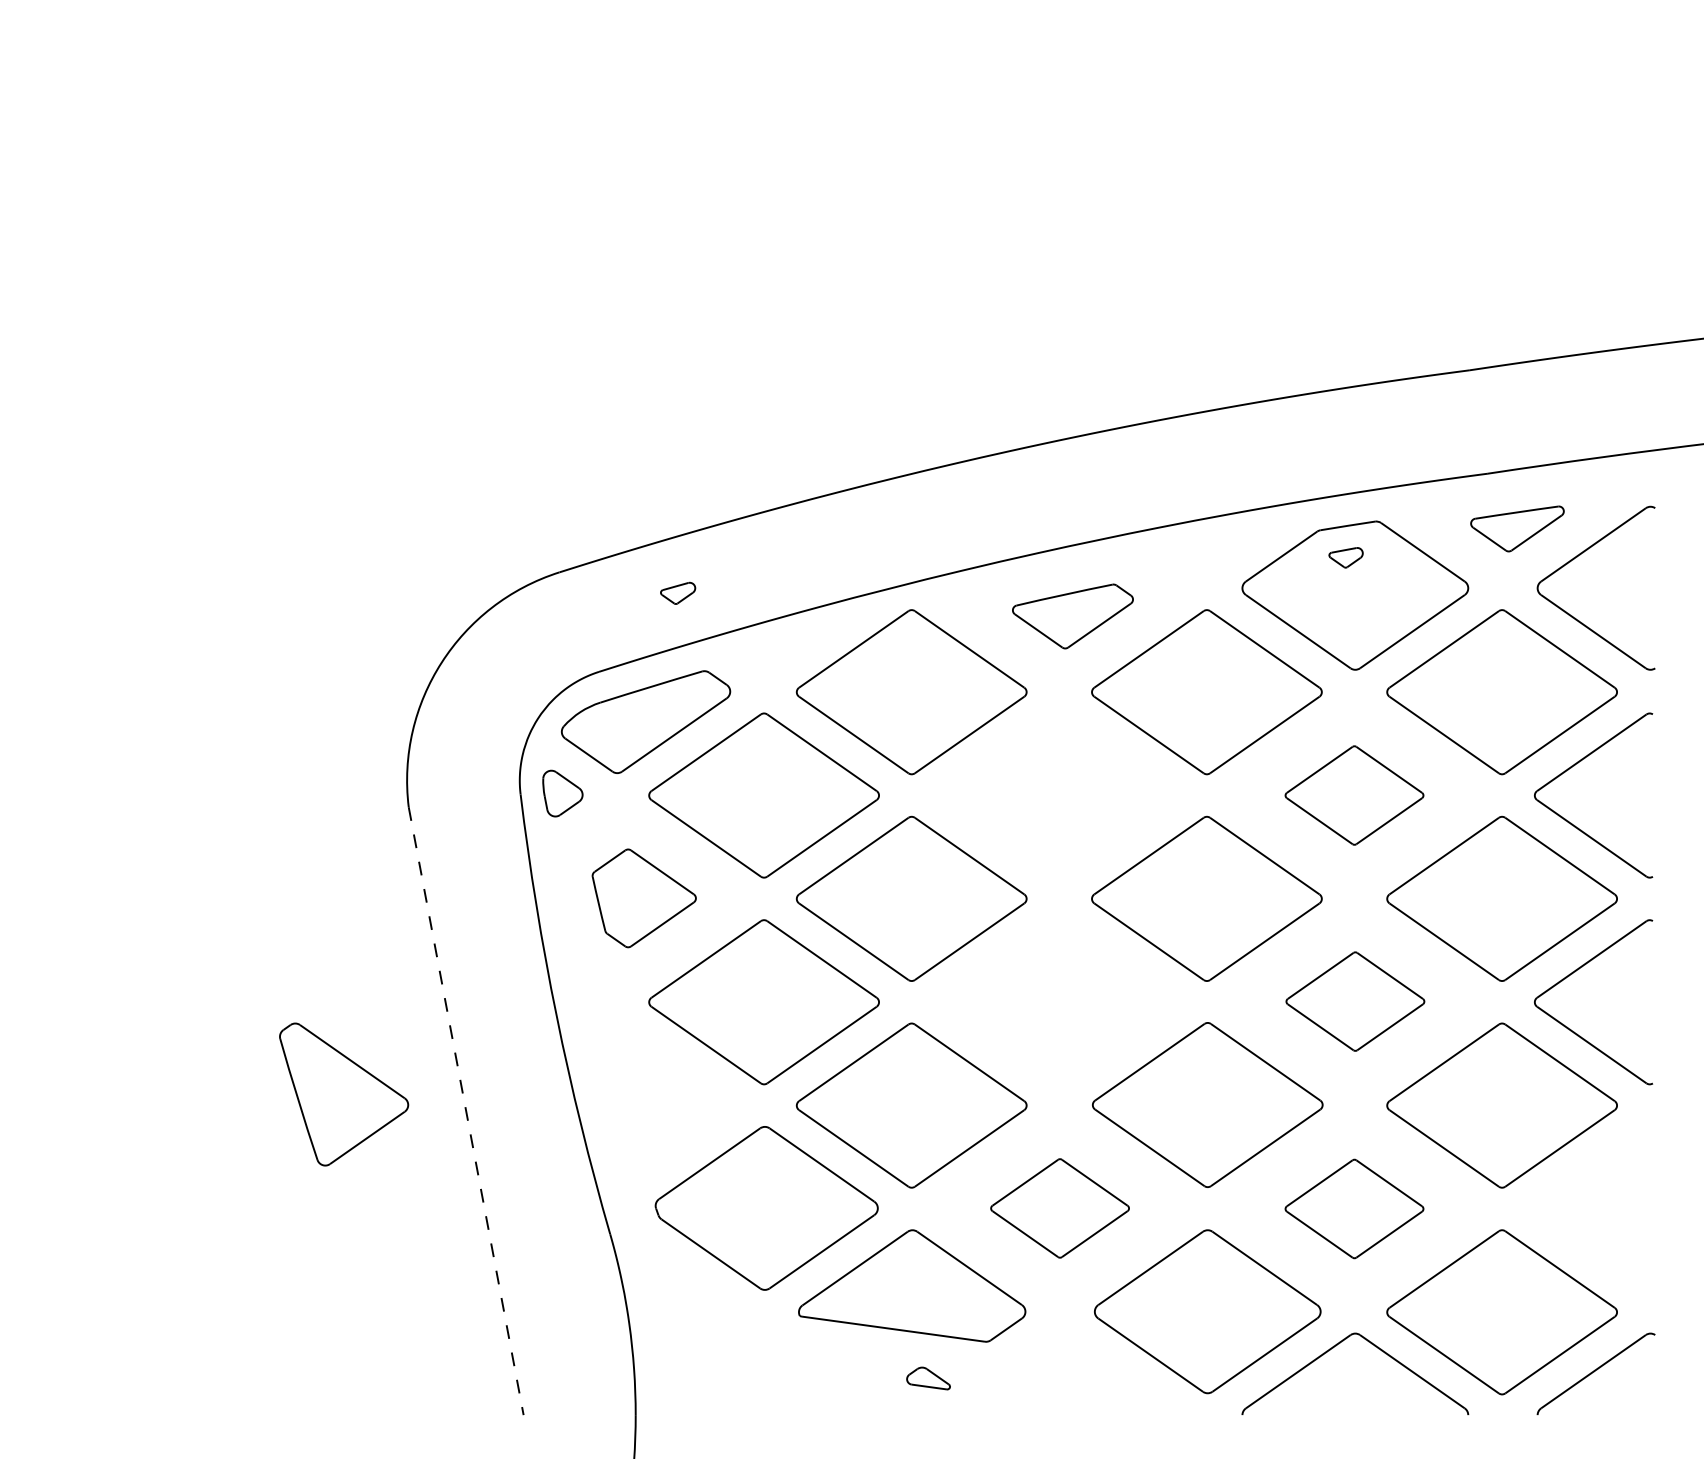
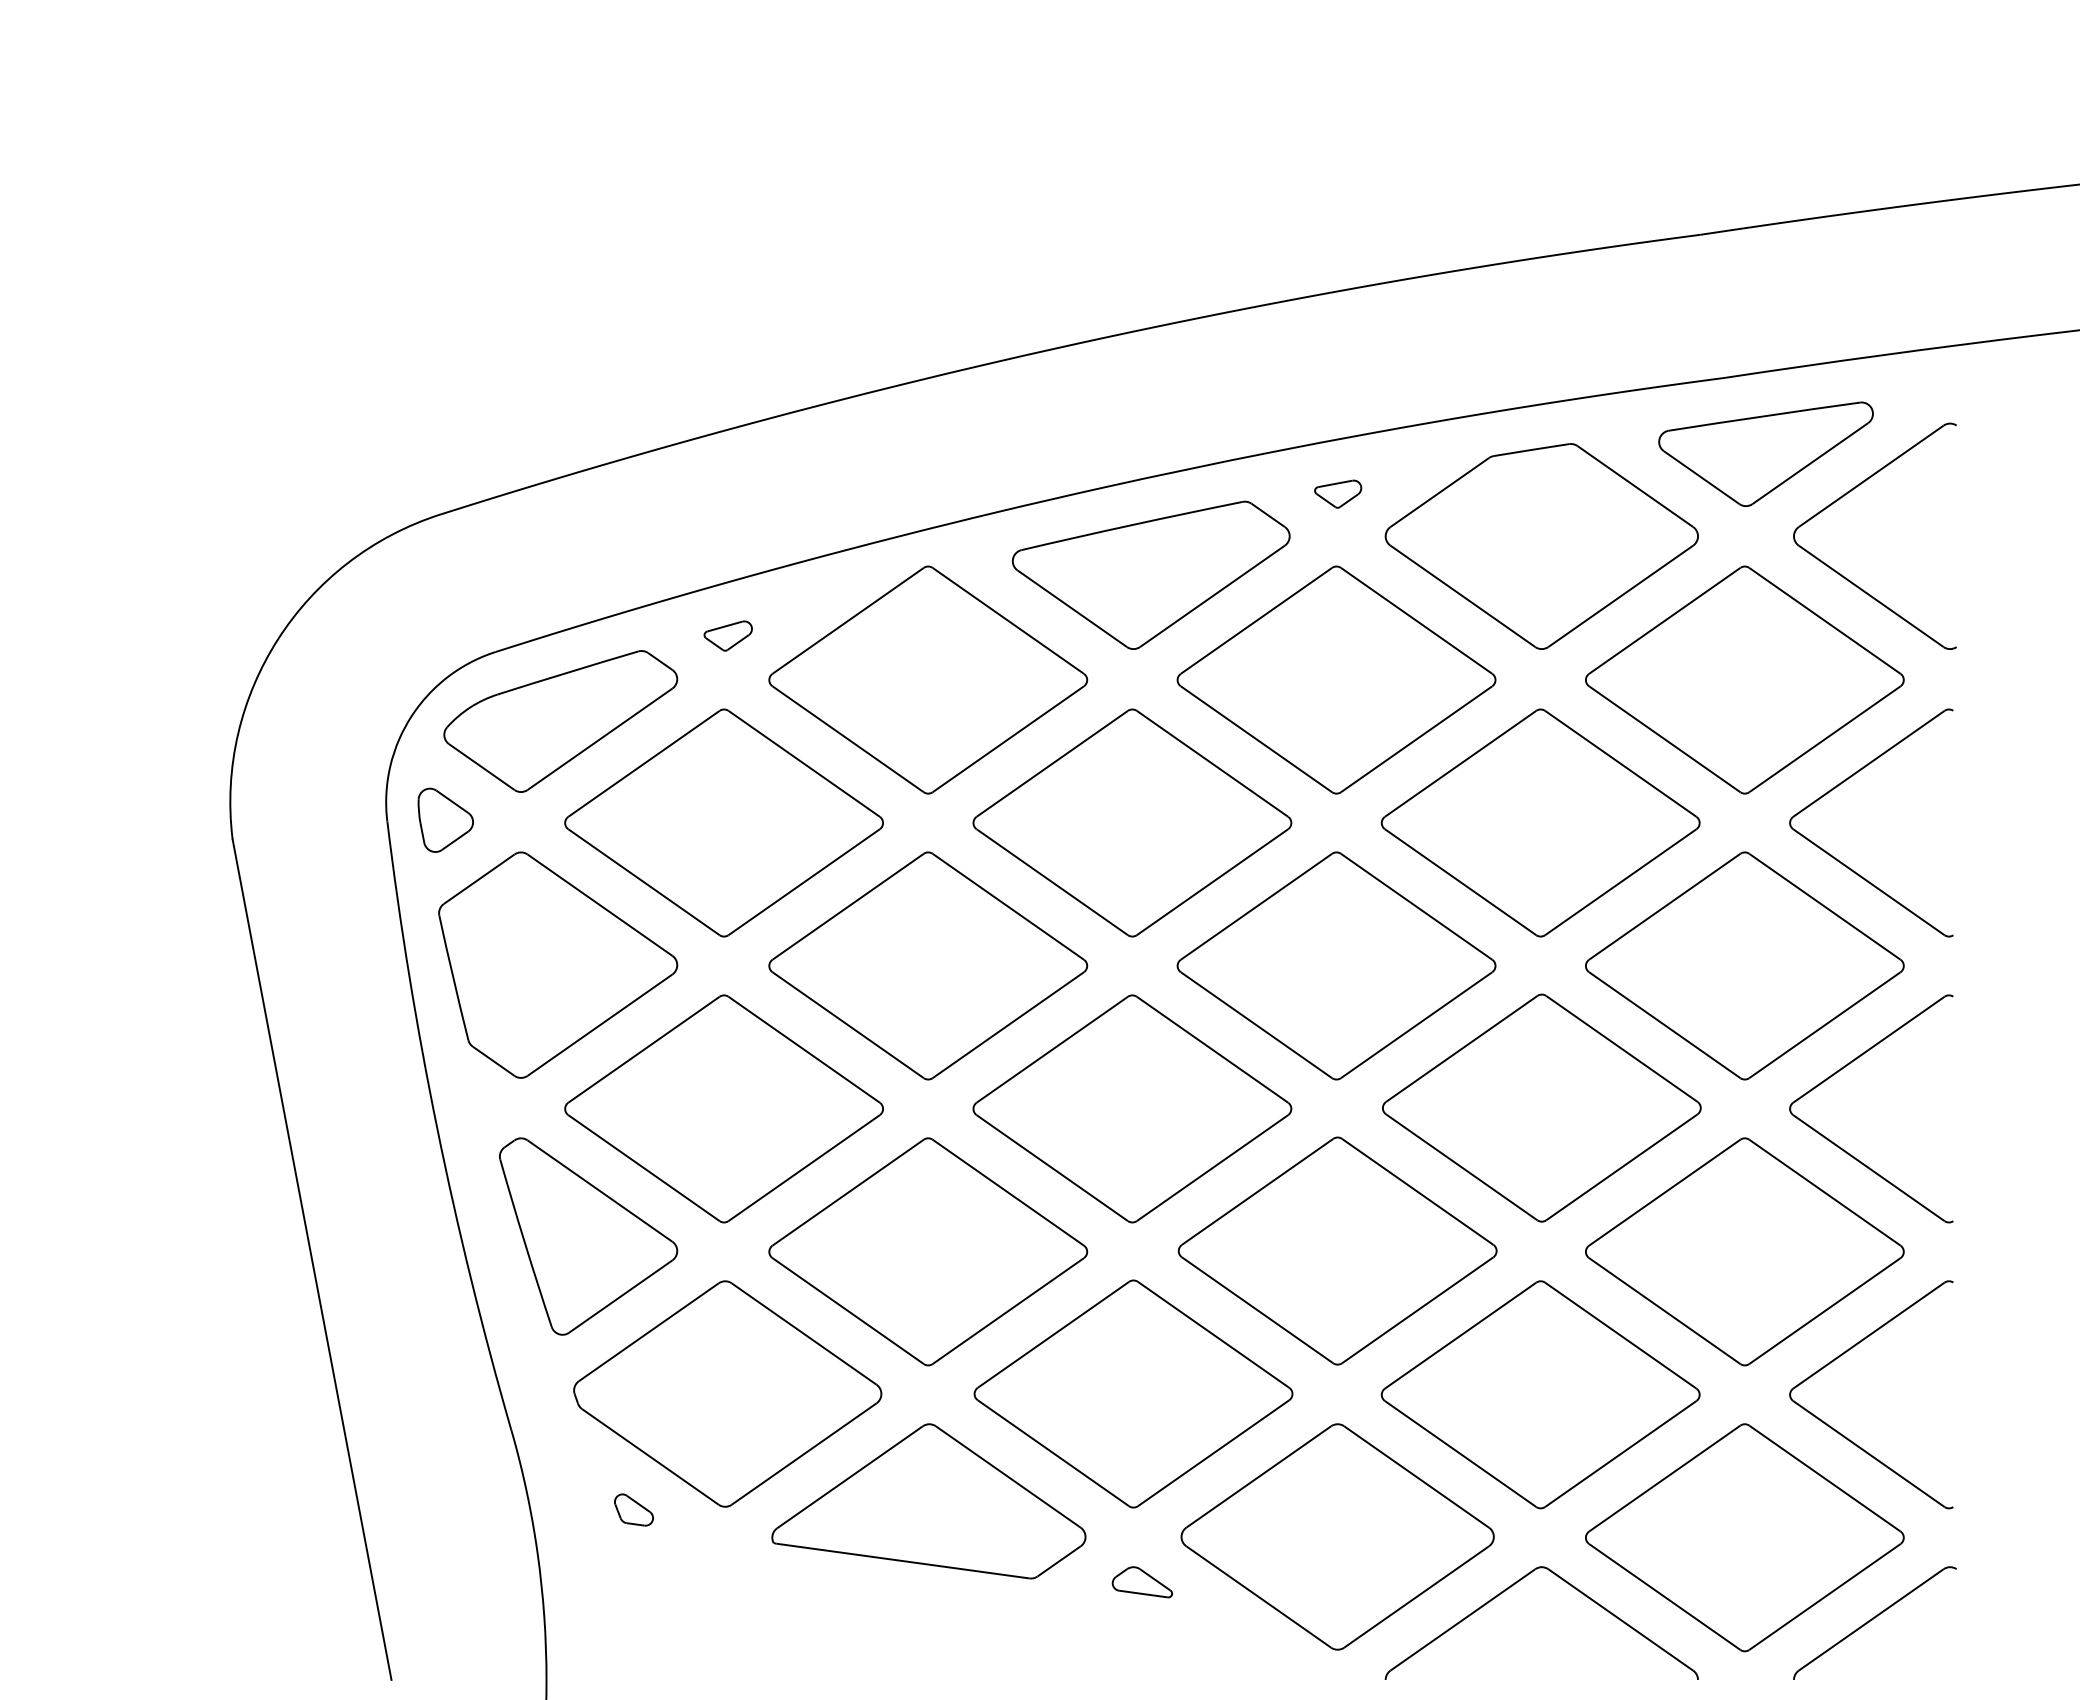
part: (1517, 528) -> (1766, 453), size x1.67
part: (1345, 557) -> (1337, 493), moved
part: (678, 592) -> (728, 634), moved
part: (1072, 616) -> (1150, 575), size x1.67
part: (1059, 795) -> (1132, 822), added
part: (1354, 795) -> (1540, 822), size x1.67
part: (644, 898) -> (558, 965), size x1.67
part: (1355, 1001) -> (1542, 1107), size x1.67
part: (1059, 1002) -> (1132, 1109), added
part: (344, 1094) -> (589, 1236), moved
line: (466, 1111) -> (312, 1260), dashed -> solid
part: (1573, 1180) -> (1843, 1355), added
part: (1059, 1208) -> (1132, 1394), size x1.67
part: (1354, 1208) -> (1540, 1394), size x1.67
part: (698, 1292) -> (633, 1510), added
part: (928, 1378) -> (1142, 1582), moved

